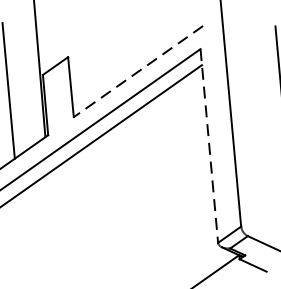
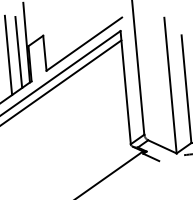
line: (137, 72) -> (83, 44), dashed -> solid
line: (25, 84) -> (18, 51), added
line: (208, 145) -> (125, 87), dashed -> solid

